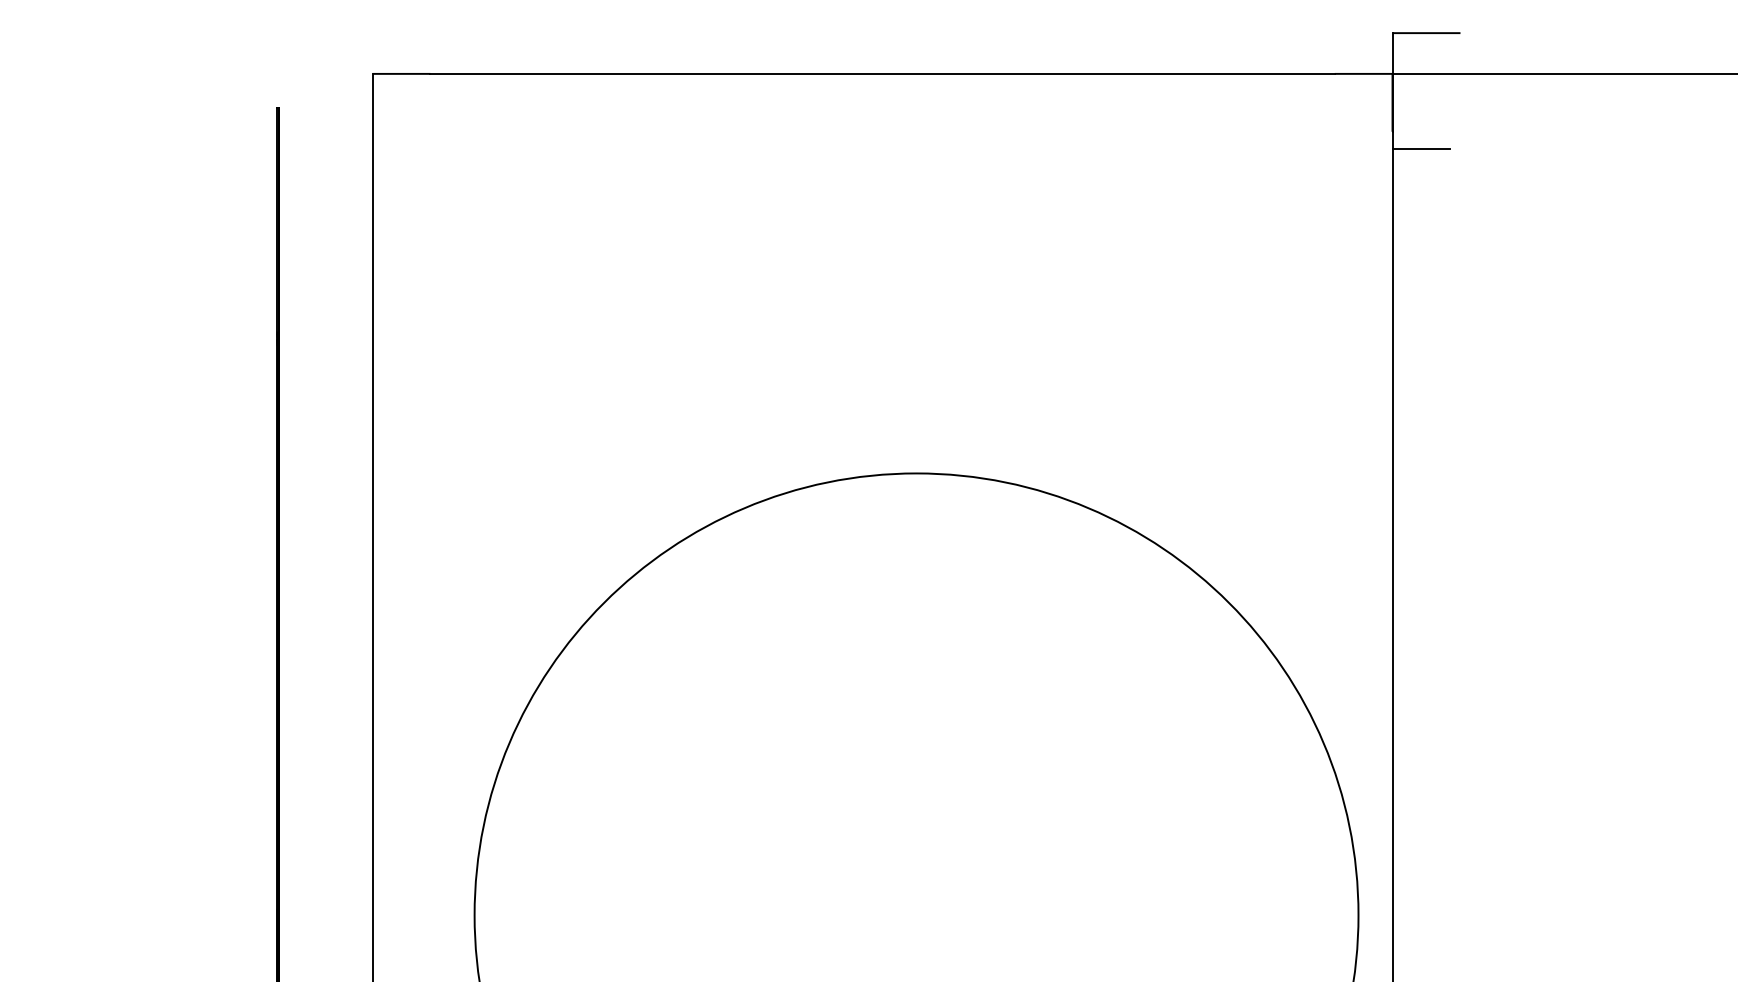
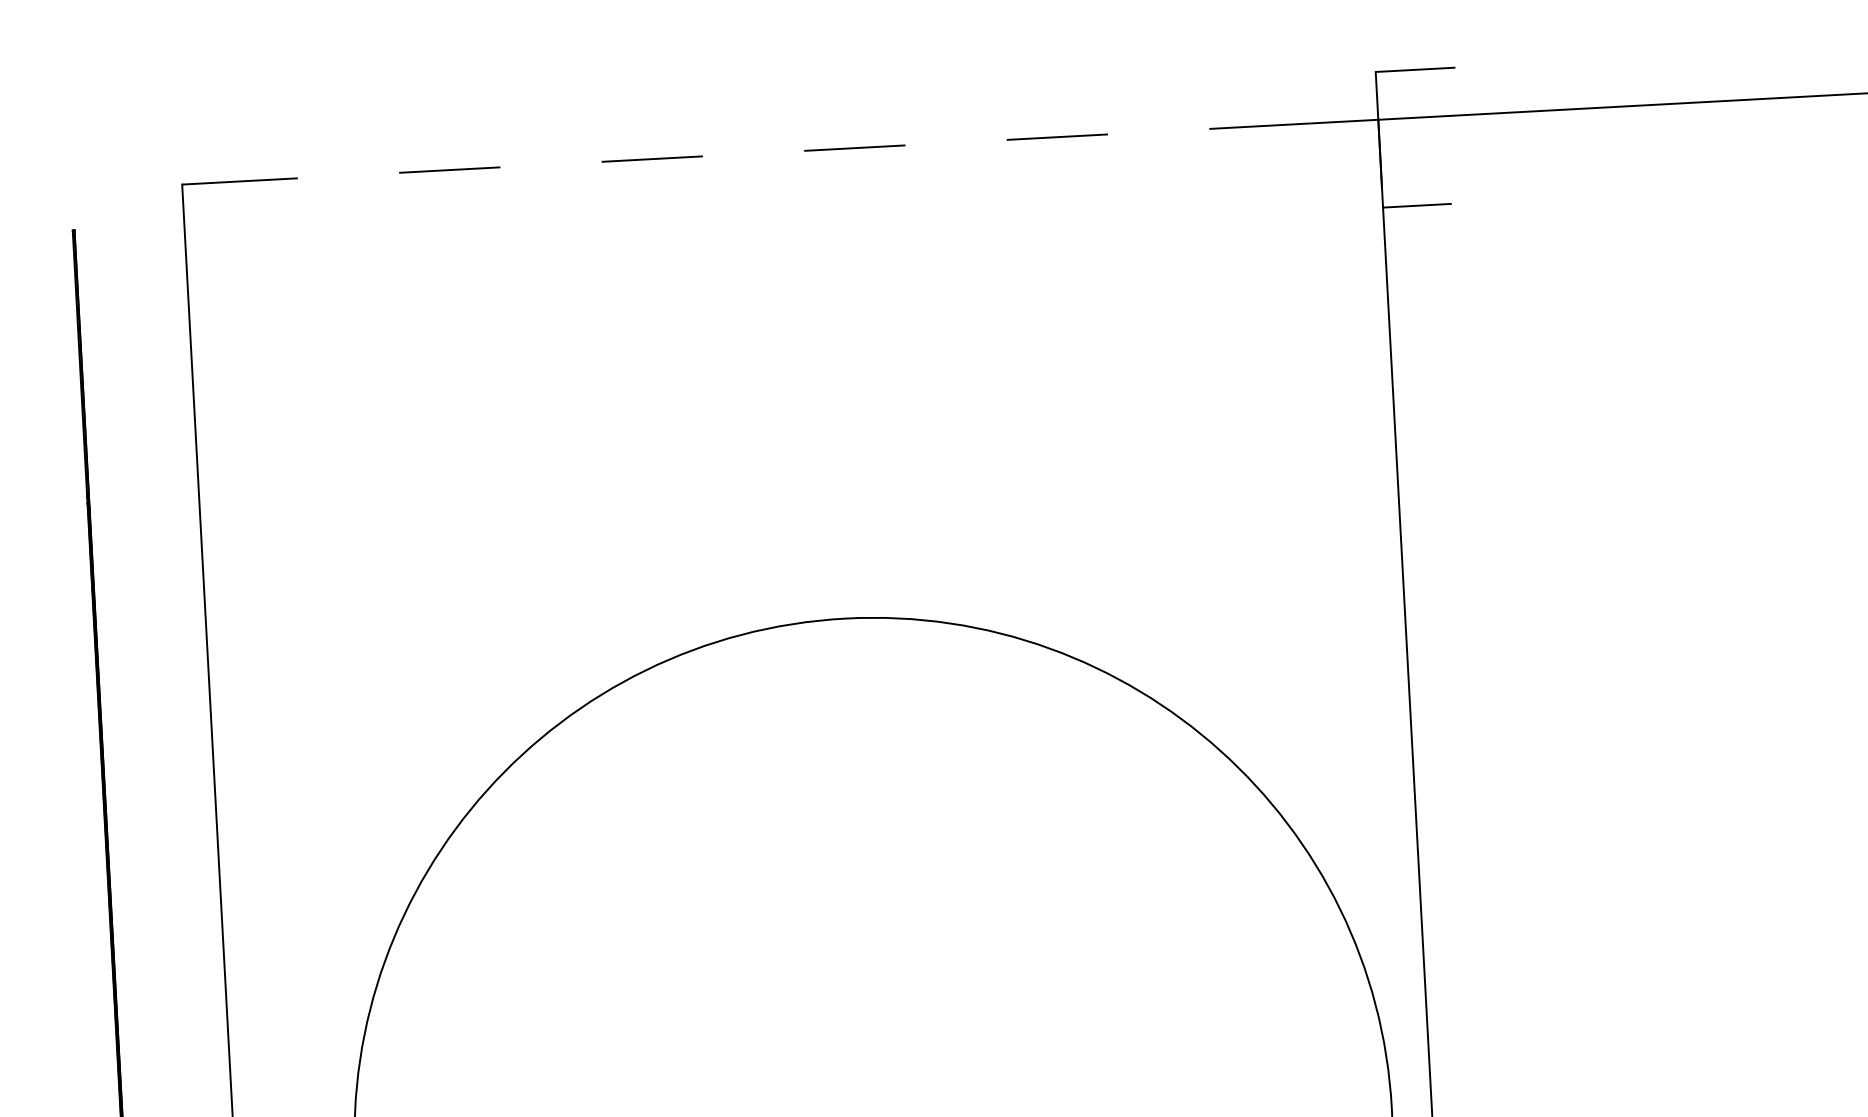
line: (882, 73) -> (780, 151), solid -> dashed

